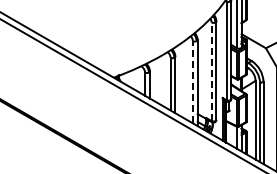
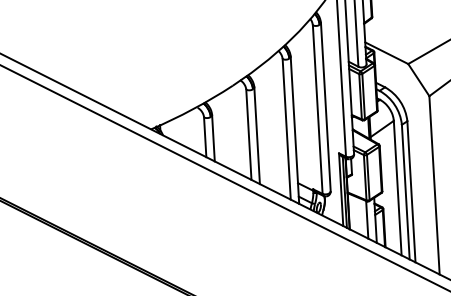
line: (211, 71) -> (317, 109), dashed -> solid
line: (192, 81) -> (286, 128), dashed -> solid

